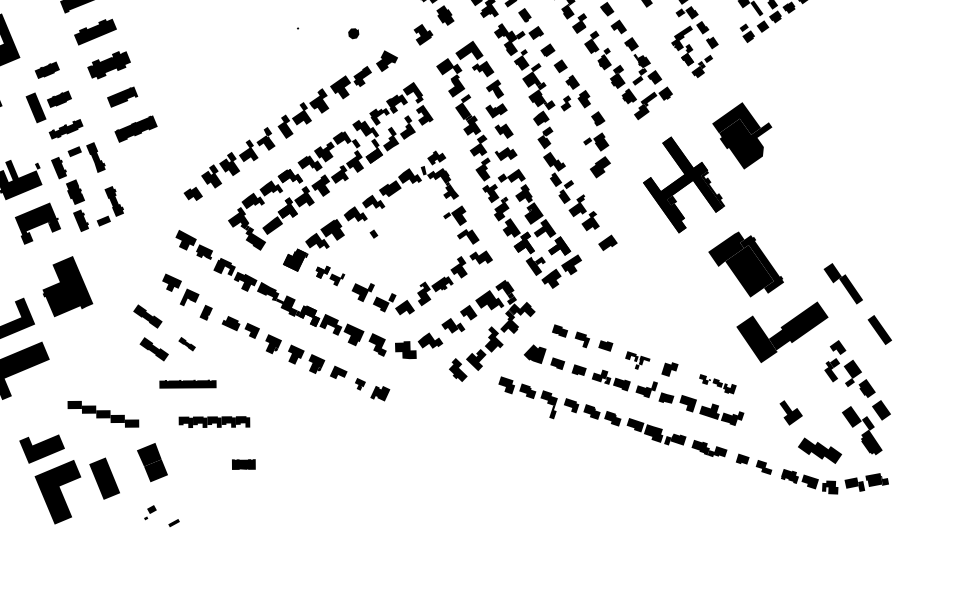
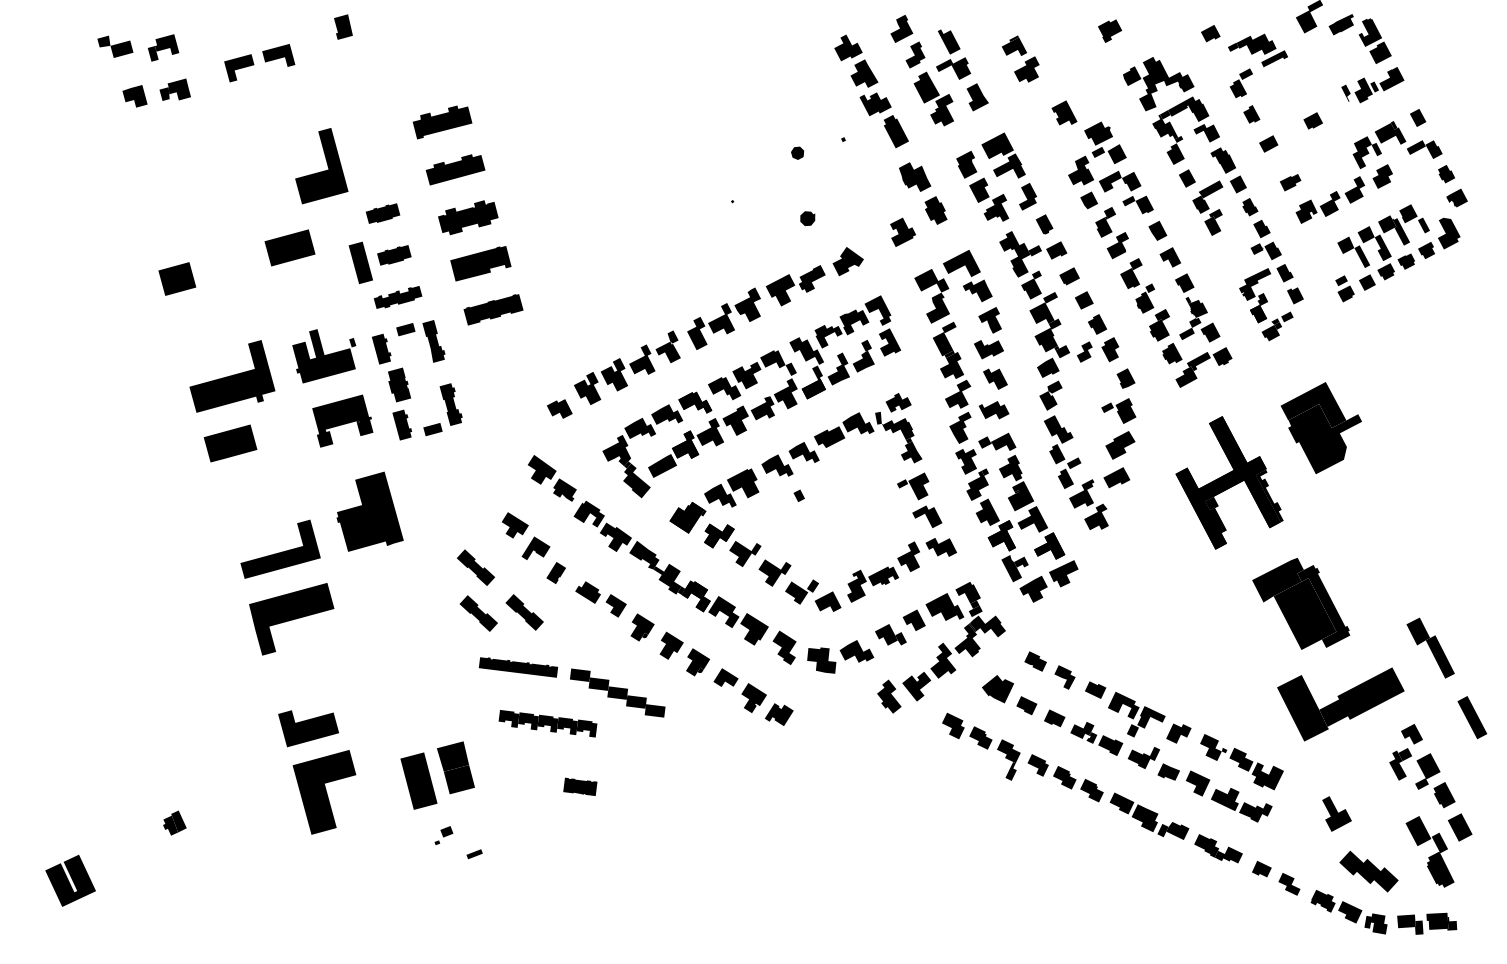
part: (122, 96) -> (480, 263), size x1.43
part: (607, 242) -> (1116, 477), moved
part: (330, 275) -> (732, 544), size x1.43
part: (187, 344) -> (524, 612), size x1.67
part: (637, 359) -> (1136, 714), size x1.67
part: (360, 383) -> (753, 697), size x1.67
part: (717, 384) -> (1241, 762), size x1.67
part: (103, 413) -> (617, 692), moved
part: (104, 478) -> (418, 780), moved

